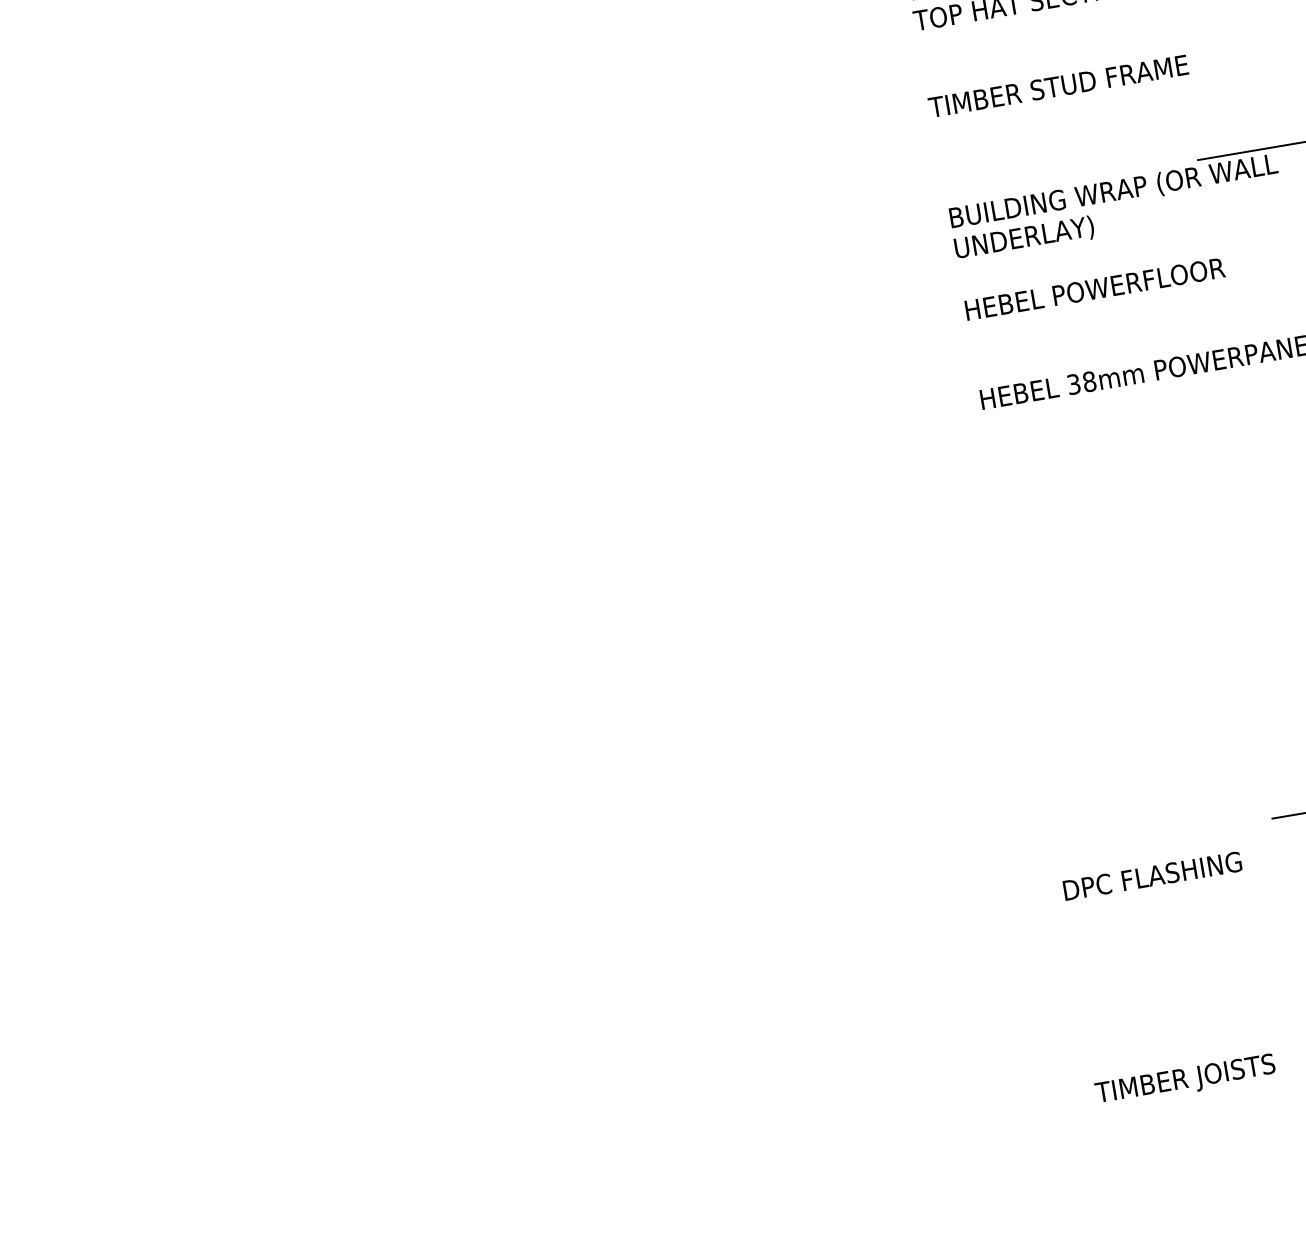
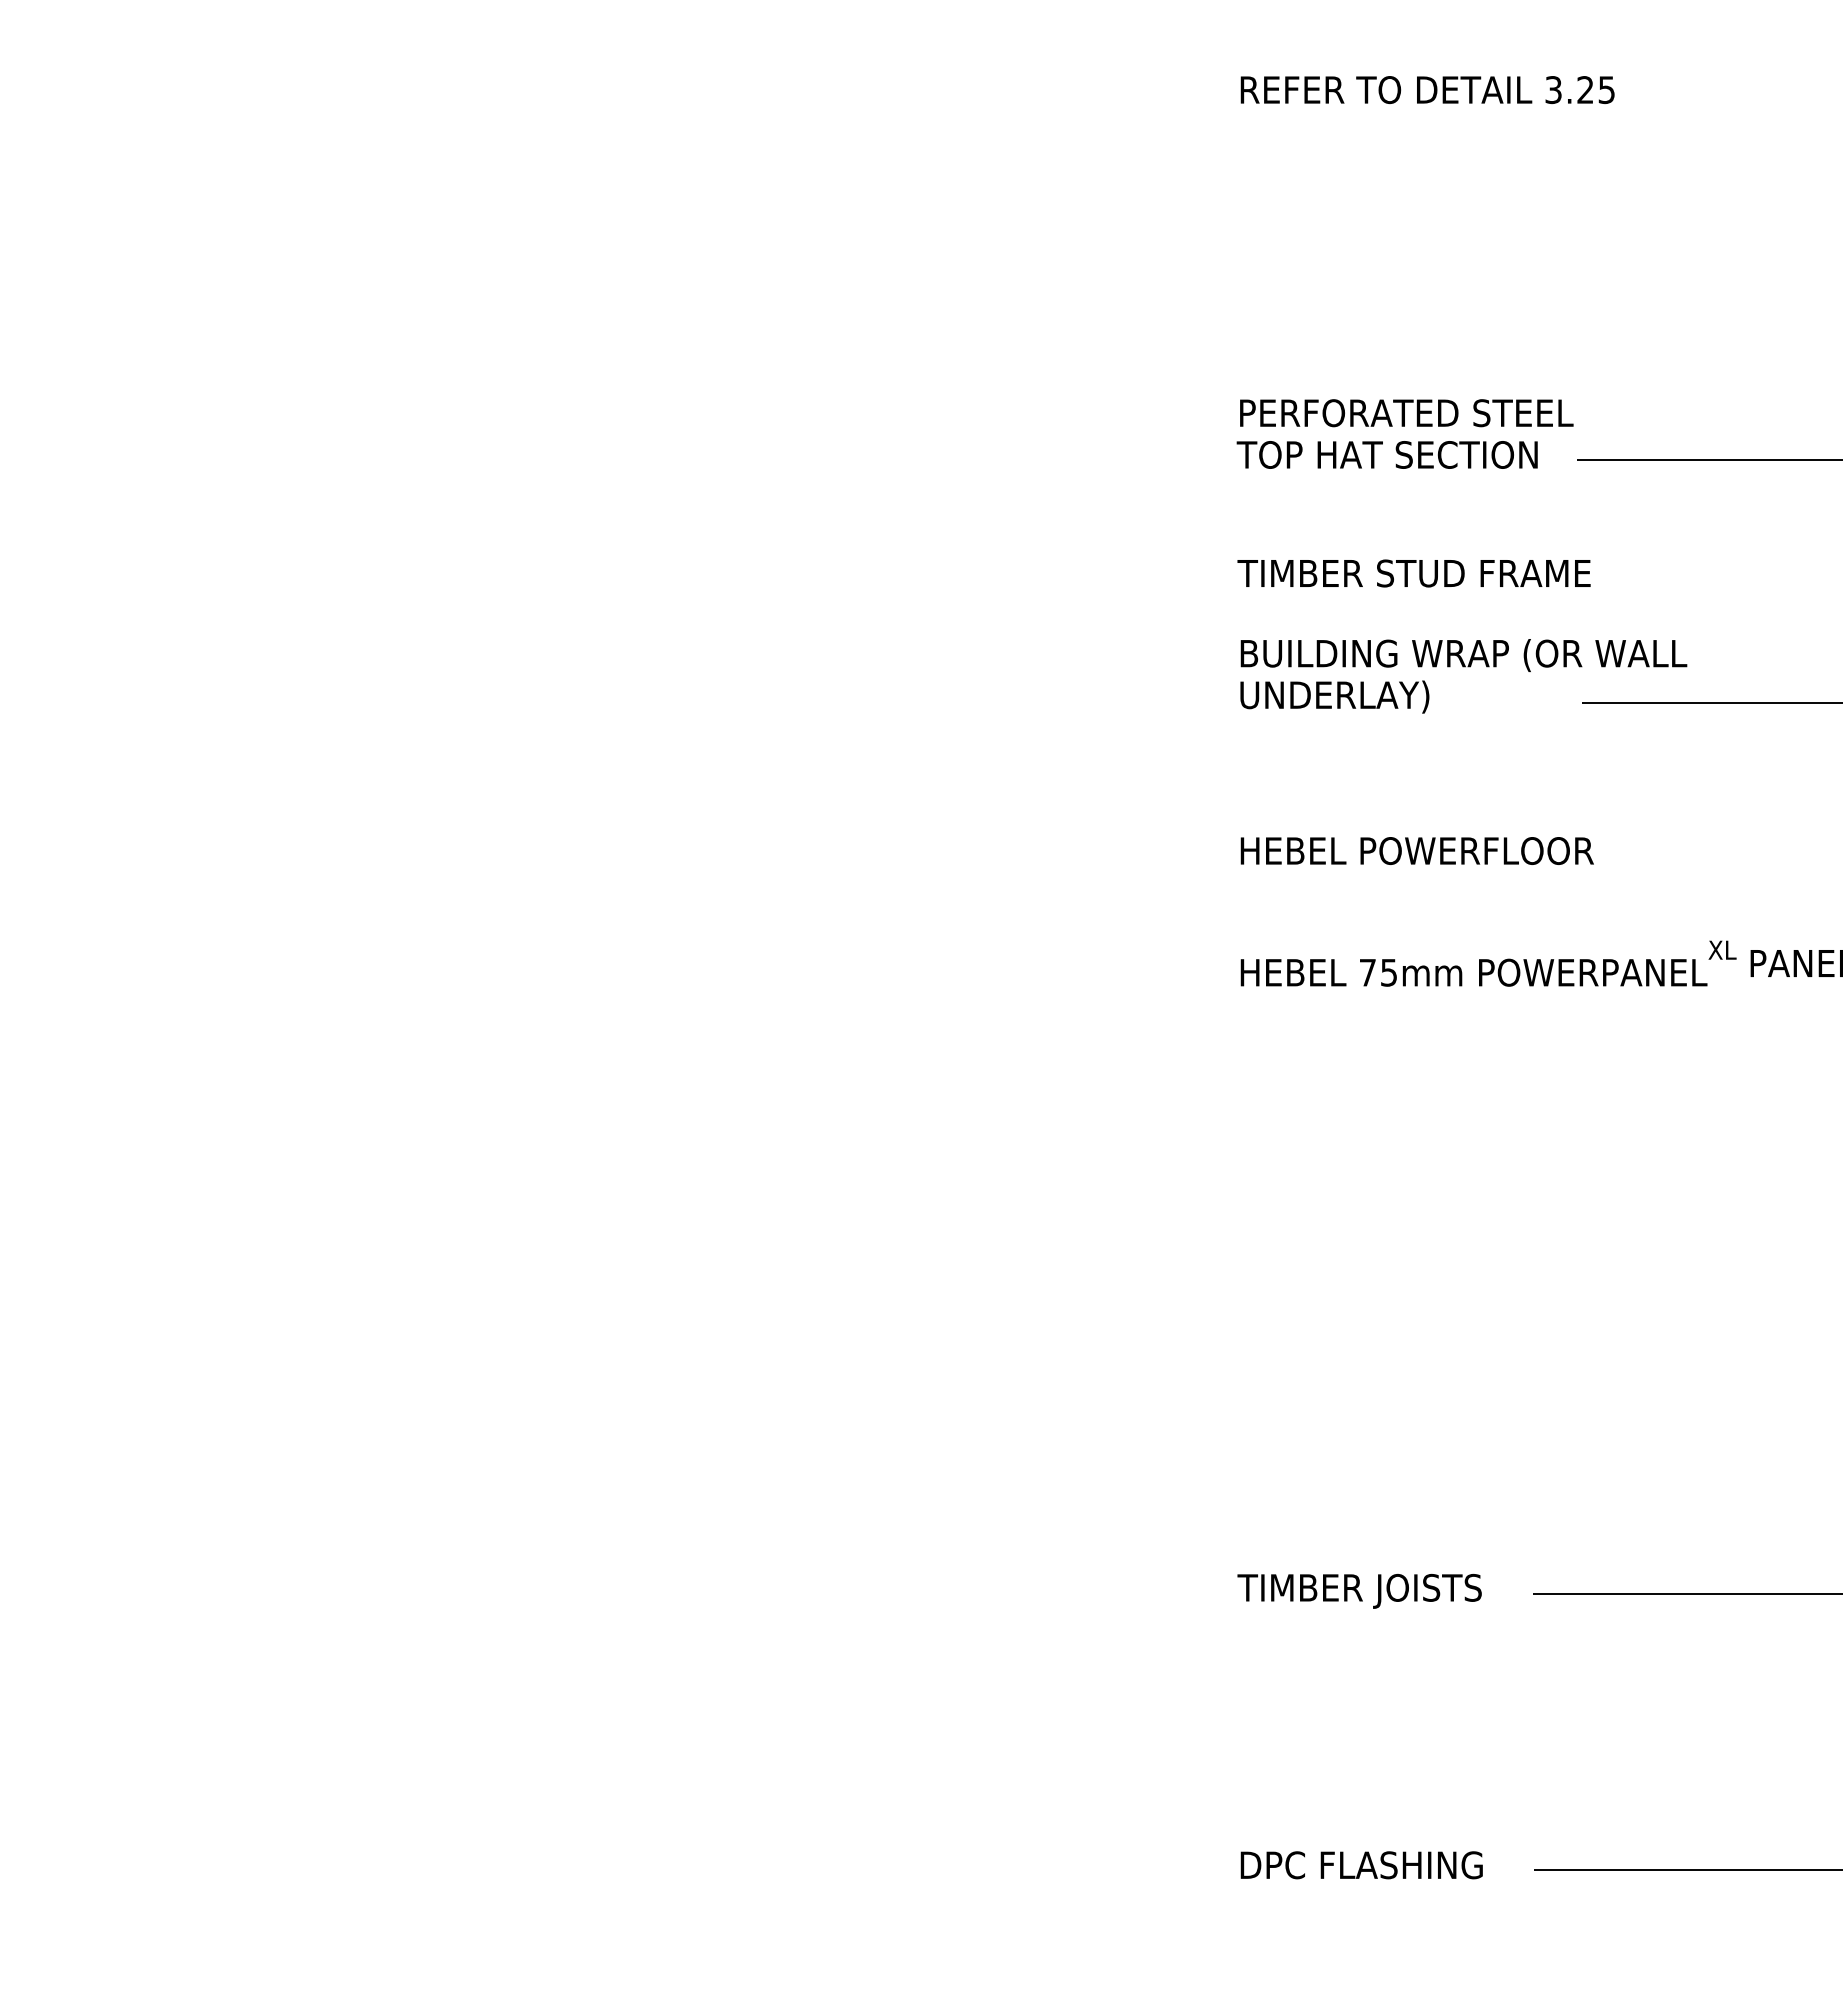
text: (1116, 207) -> (1463, 676), moved
text: (1081, 382) -> (1378, 972), 38mm -> 75mm
text: (1152, 876) -> (1361, 1865), moved
text: (1185, 1080) -> (1359, 1591), moved

